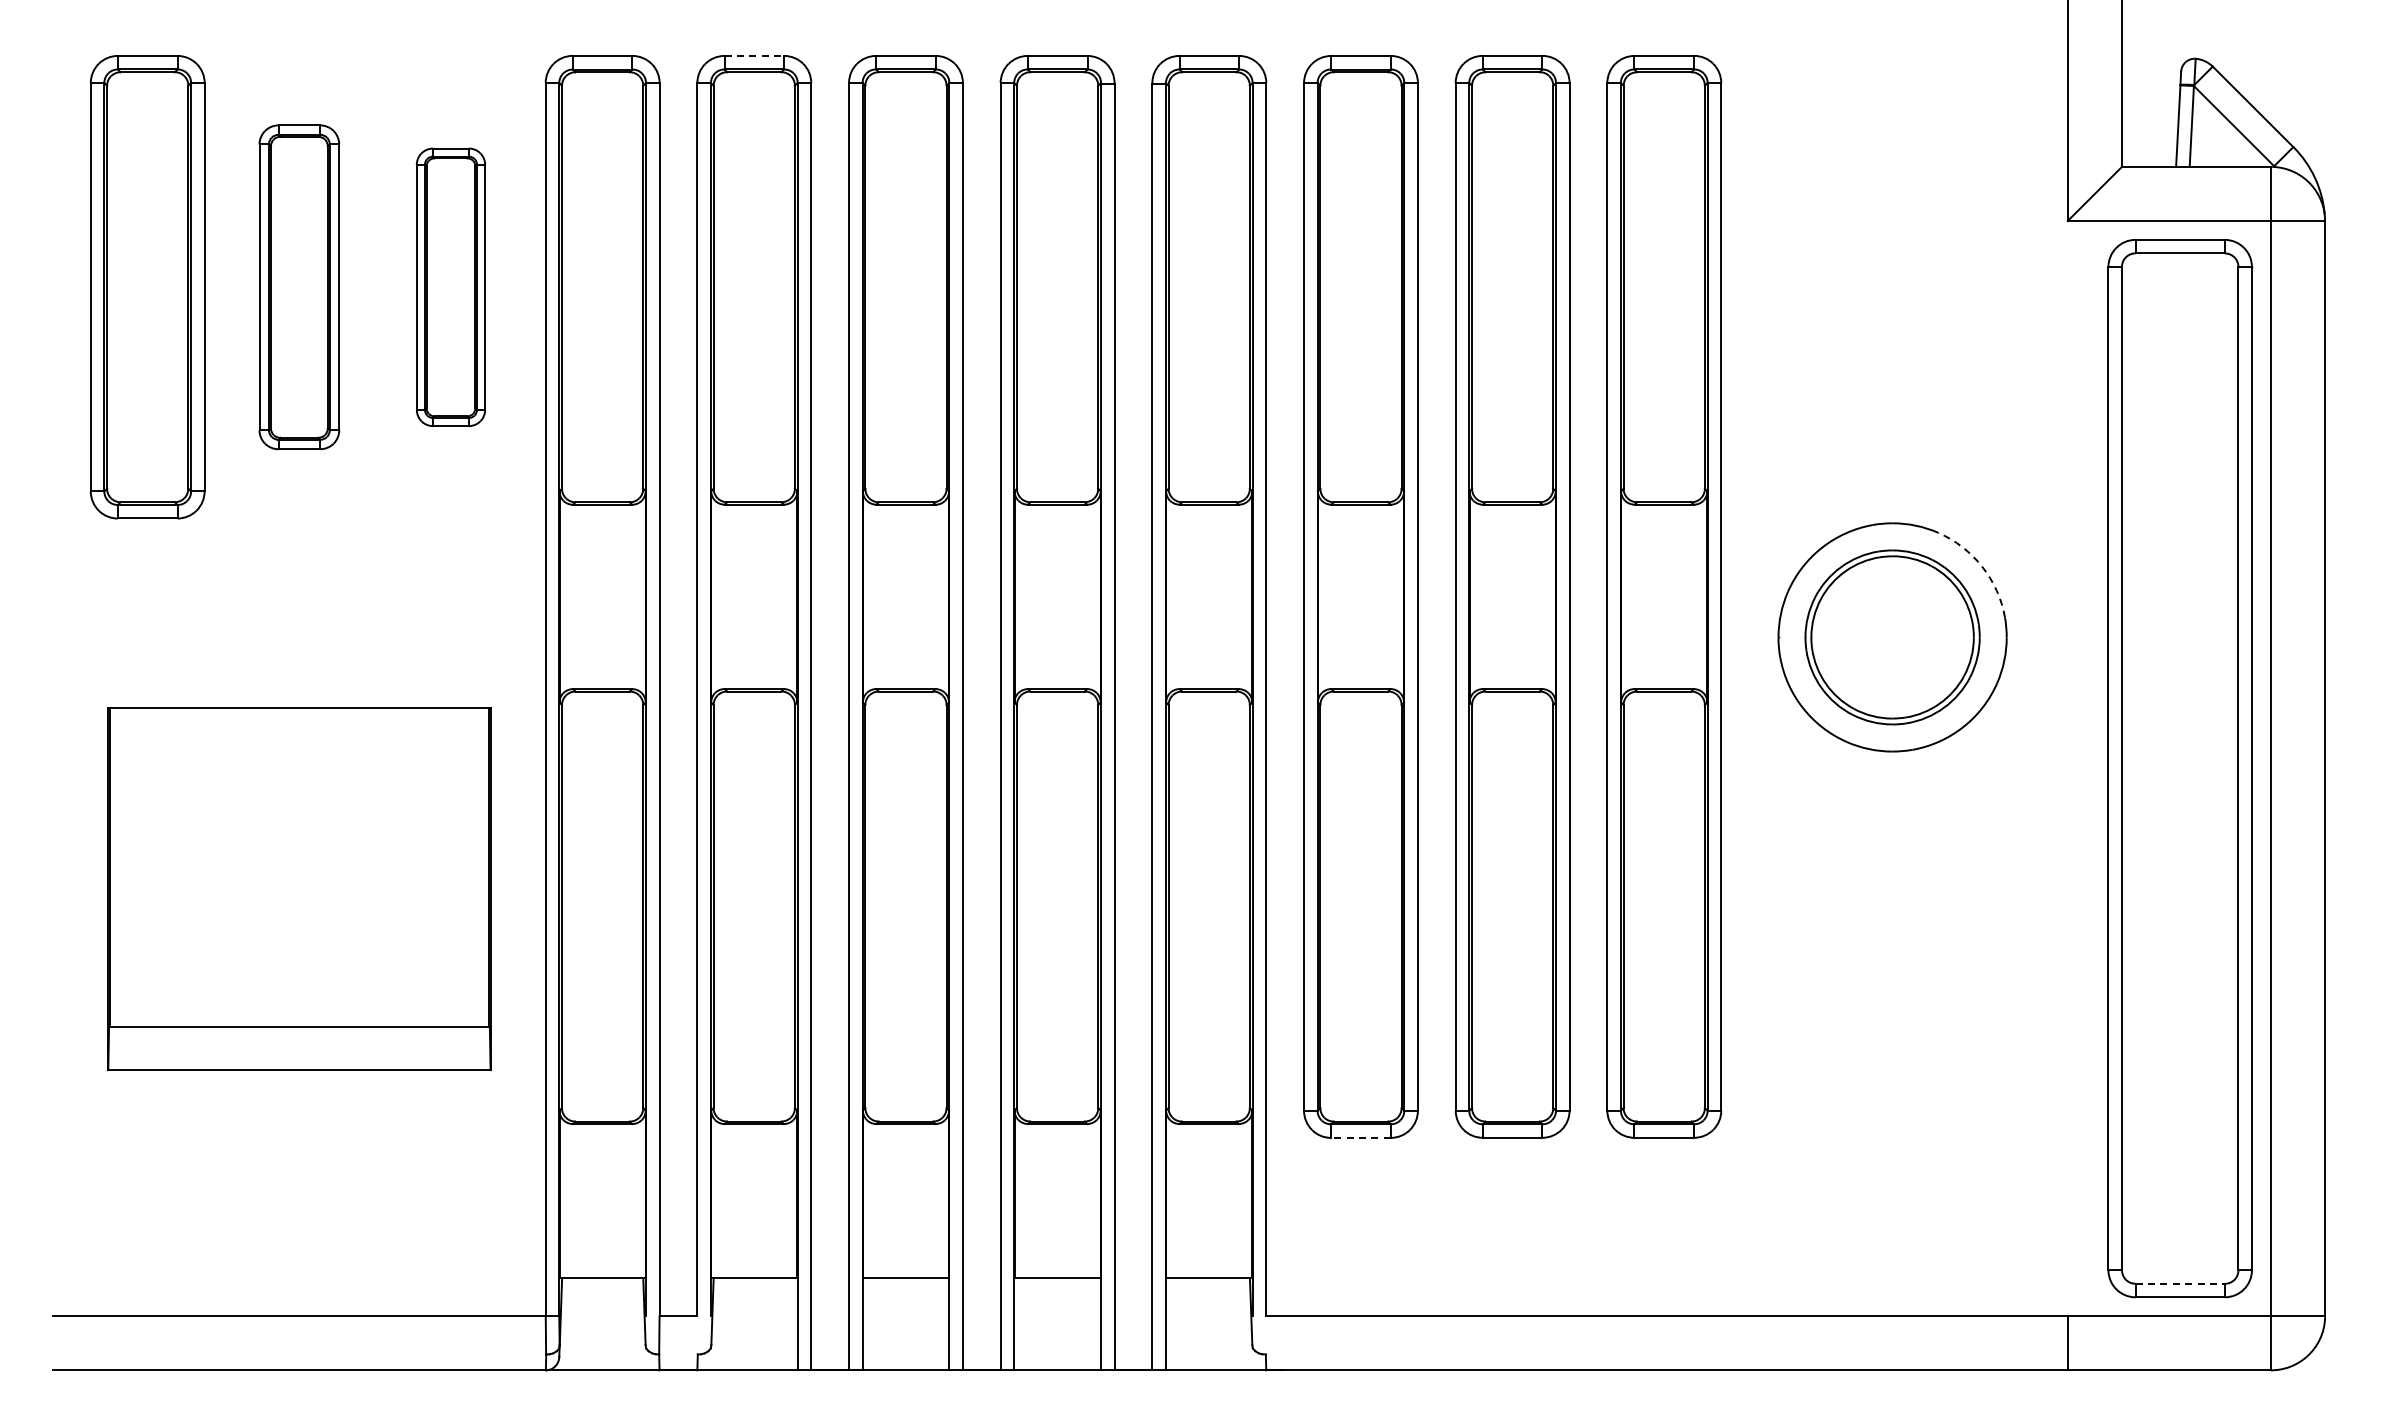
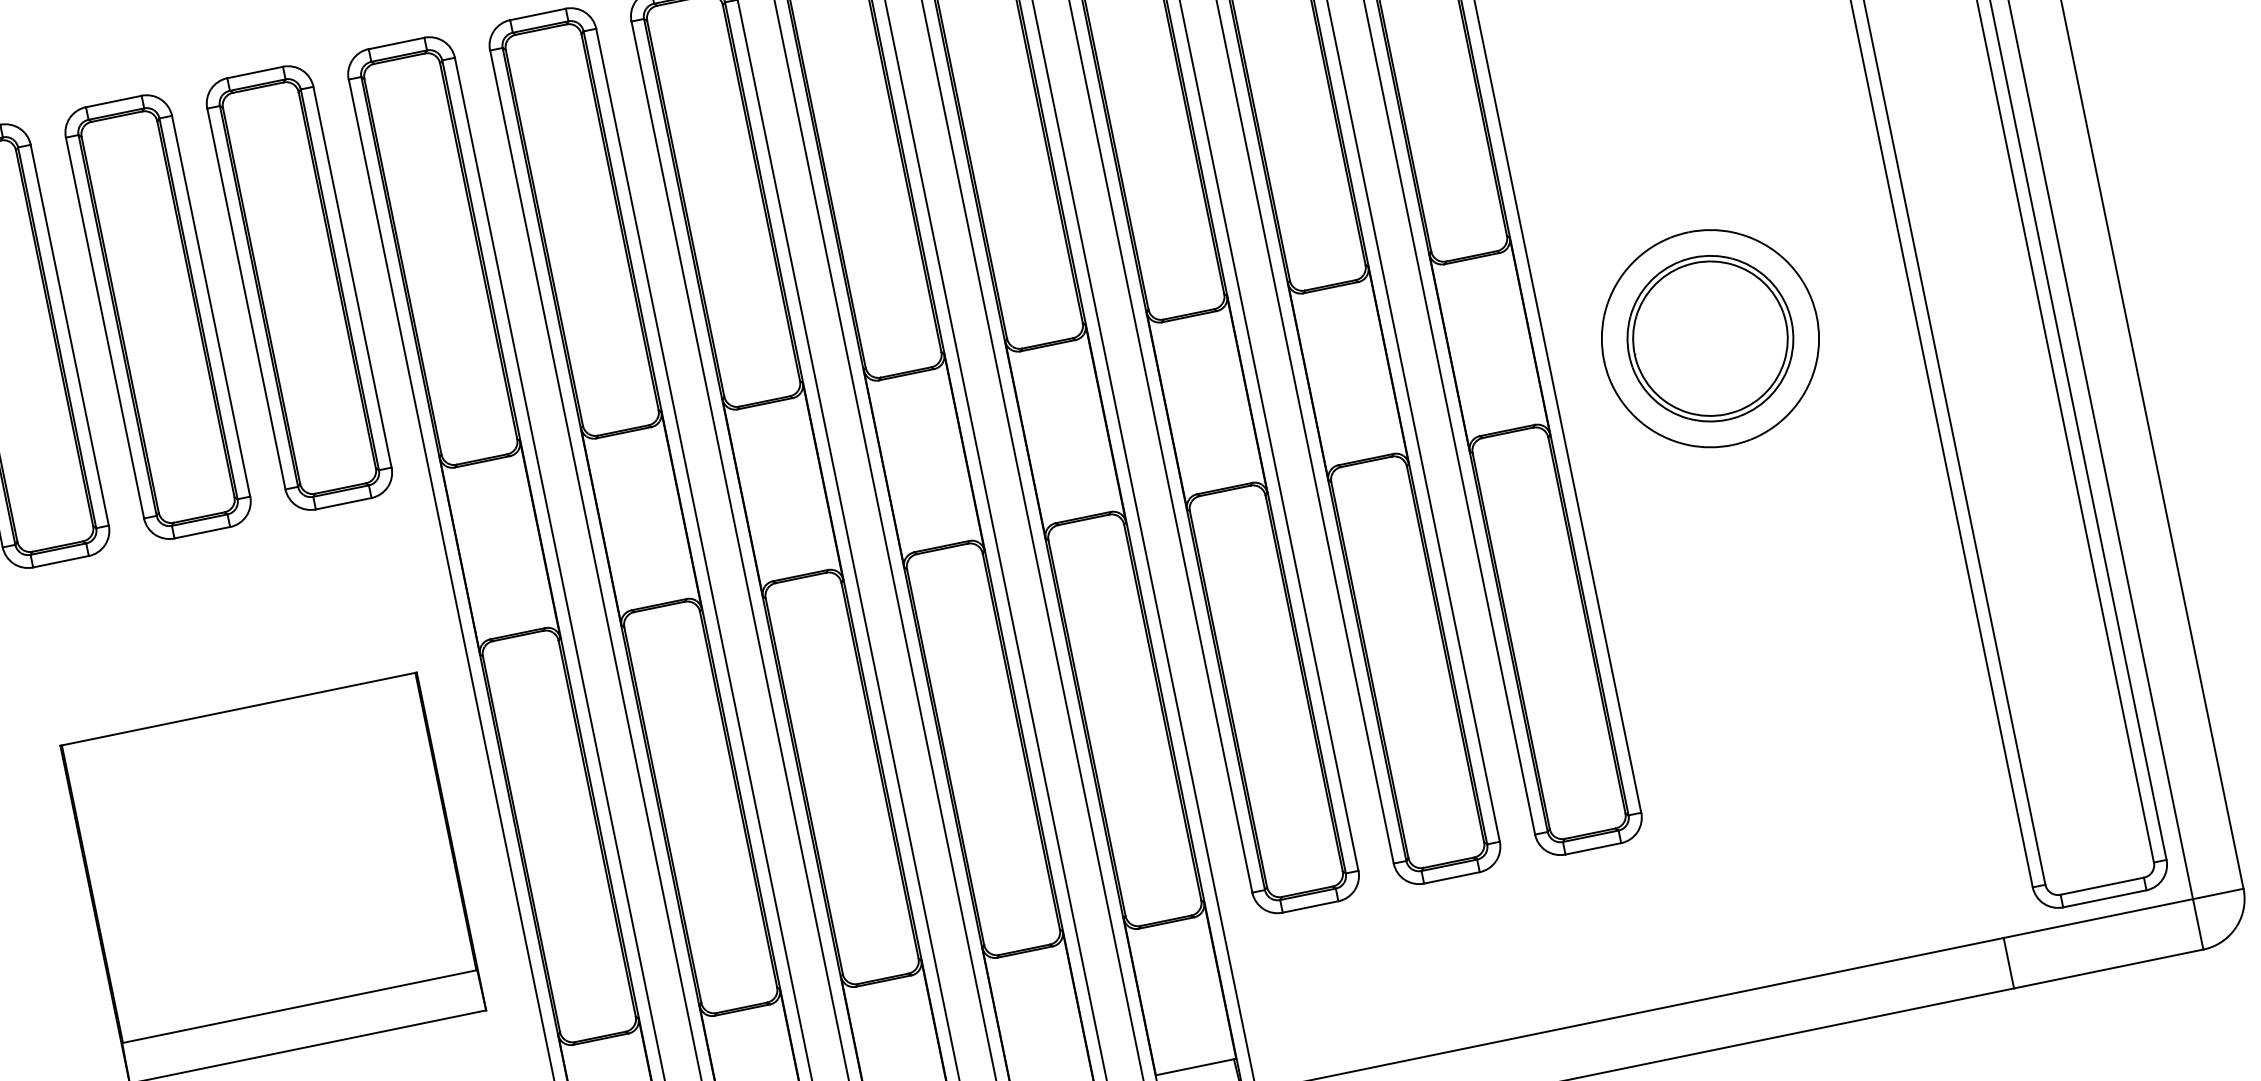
line: (754, 56) -> (538, 14), dashed -> solid
part: (299, 287) -> (158, 317), size x1.43
part: (450, 287) -> (299, 288), size x1.67
arc: (1982, 566) -> (1780, 255), dashed -> solid
line: (1360, 1137) -> (1310, 906), dashed -> solid
line: (2180, 1283) -> (2102, 885), dashed -> solid

